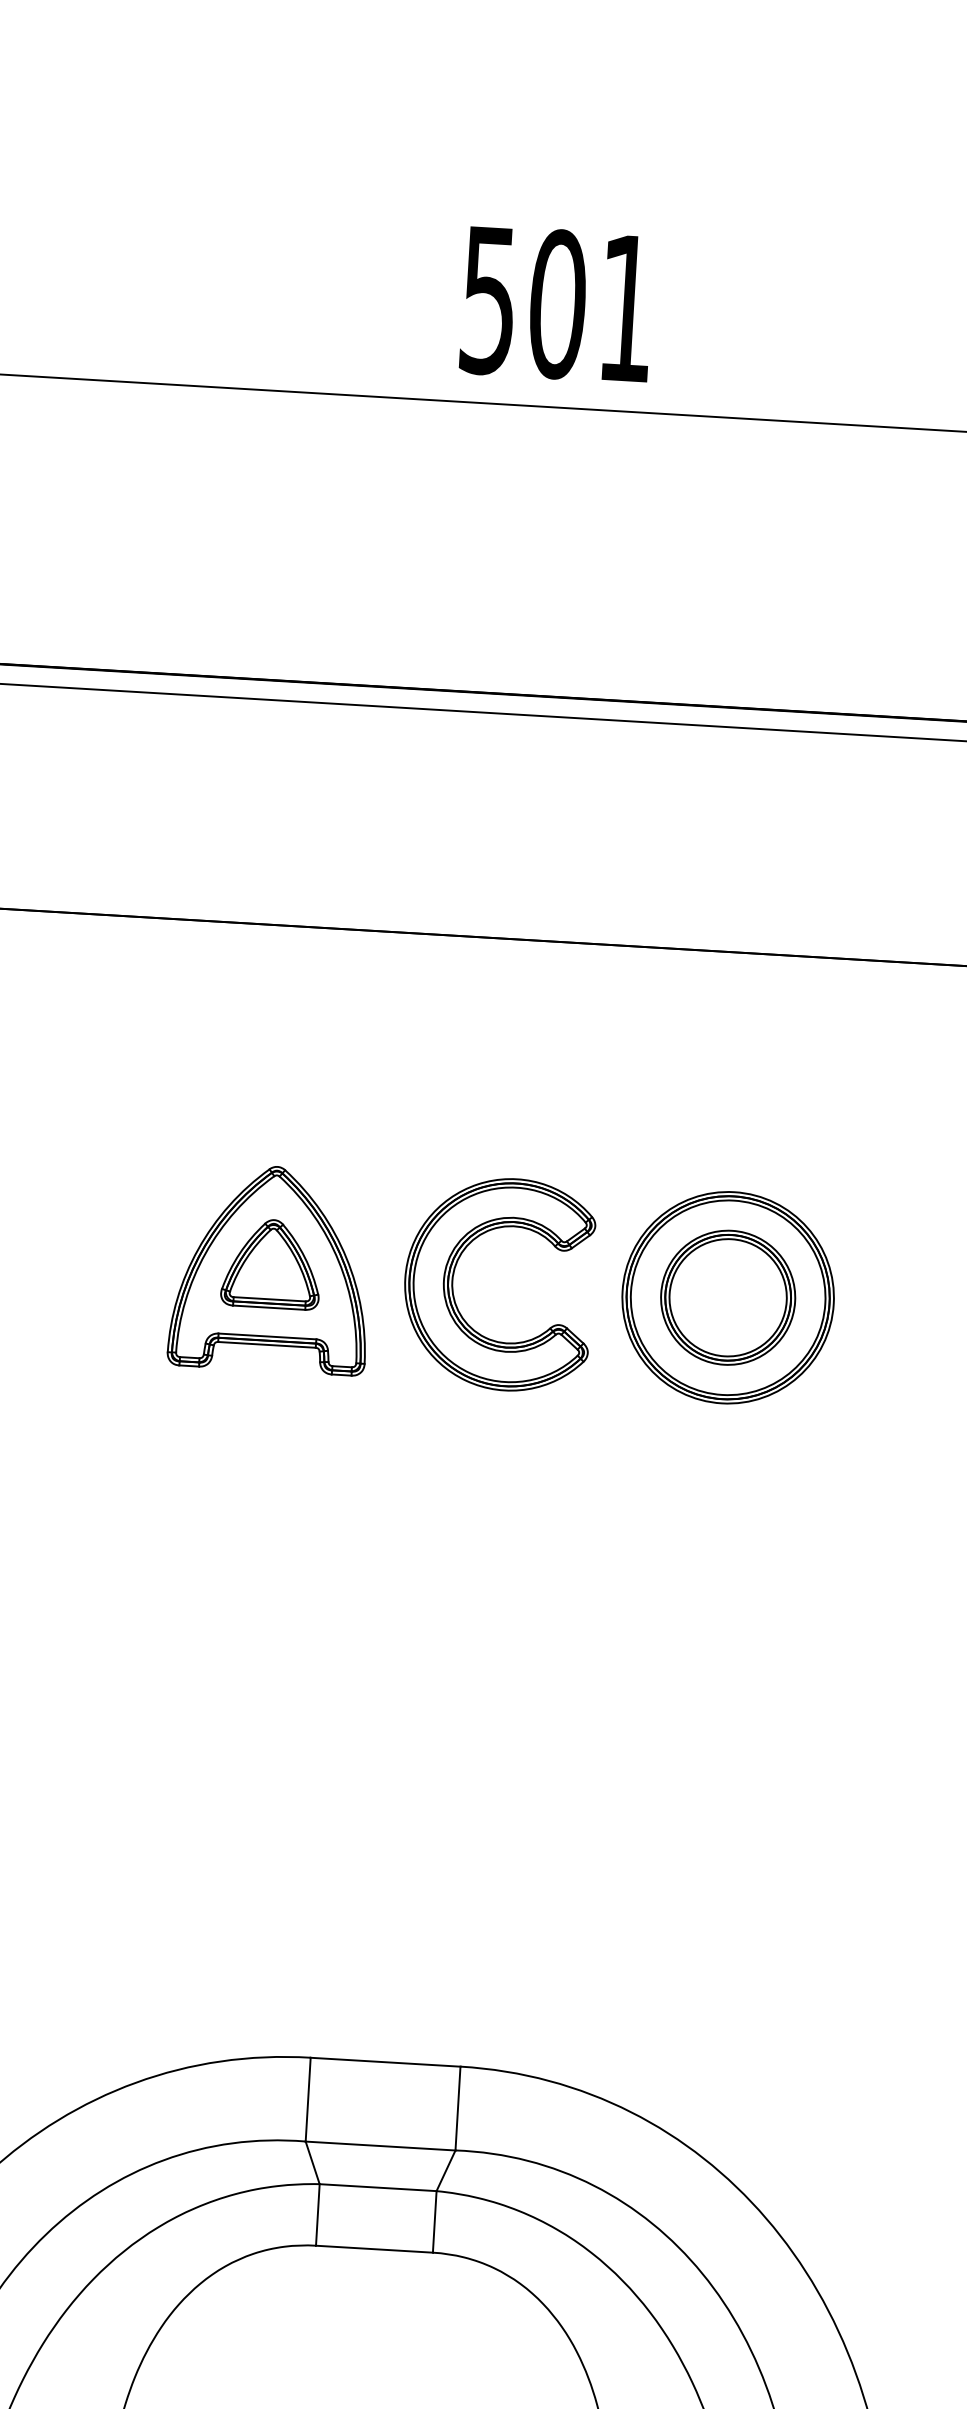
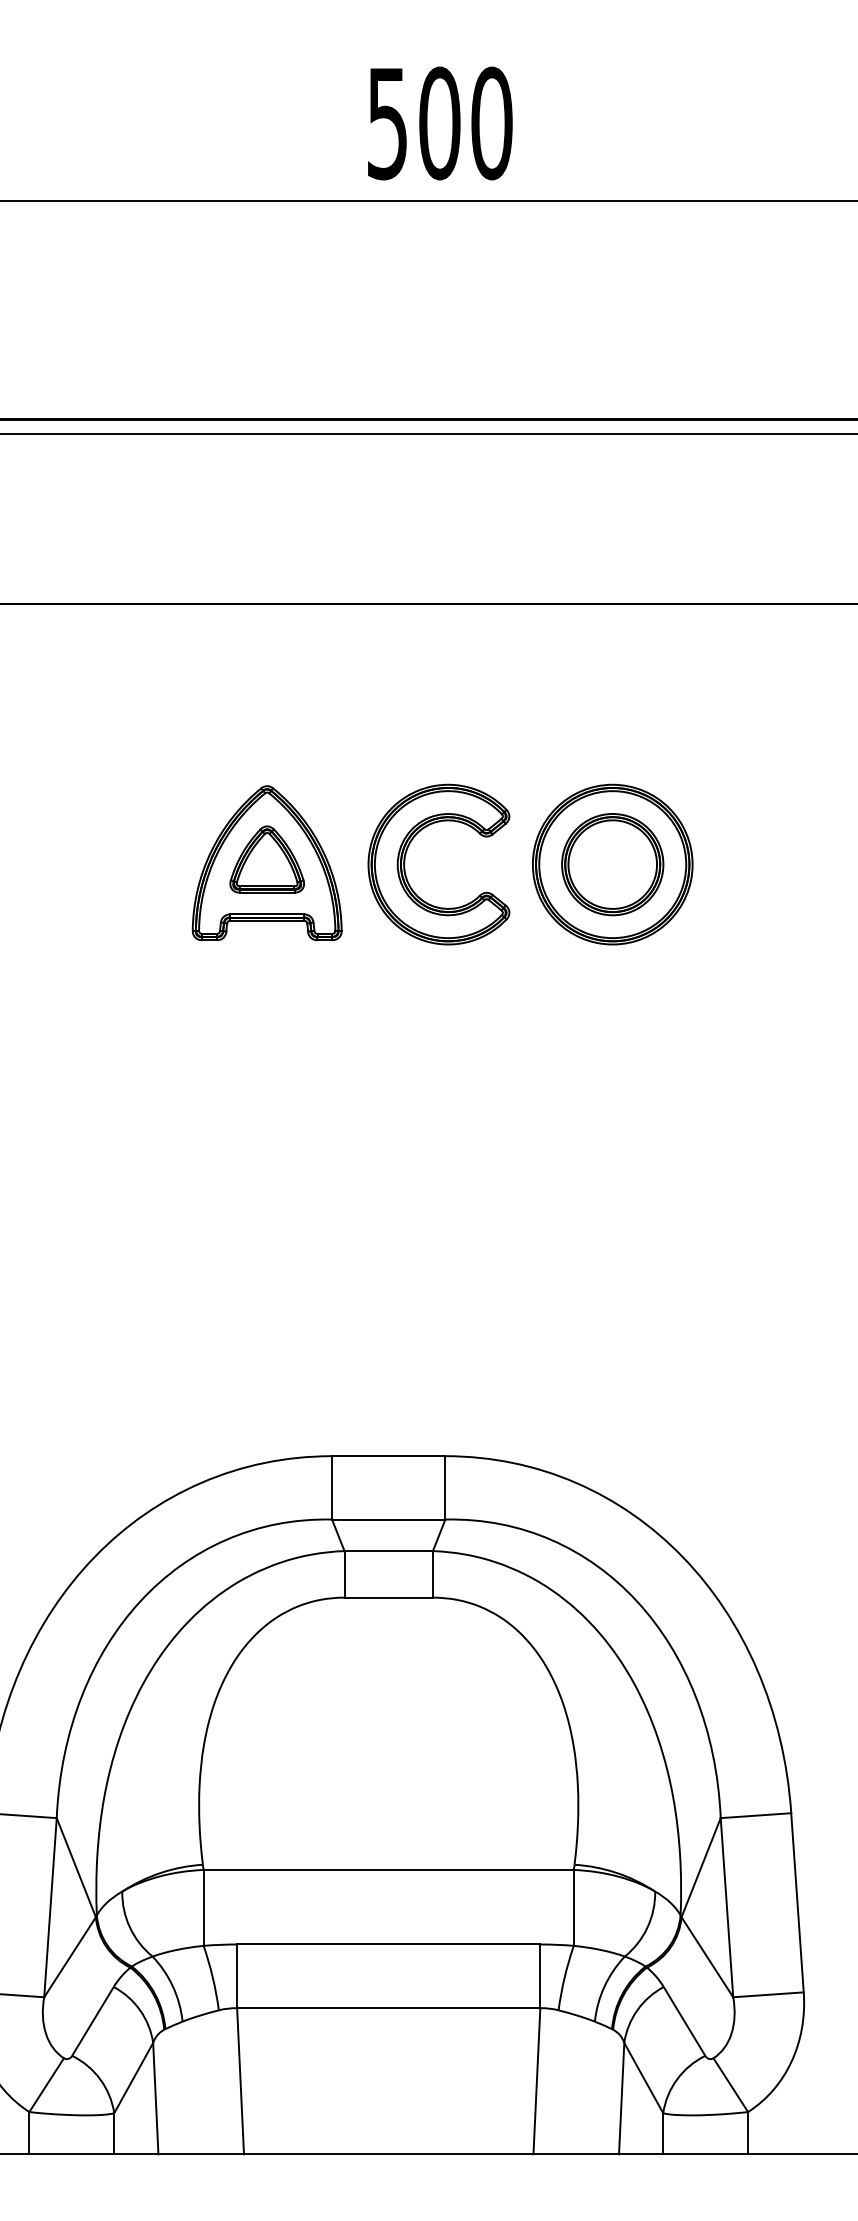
text: (626, 308) -> (491, 123), 501 -> 500

